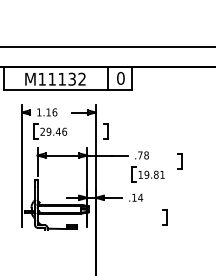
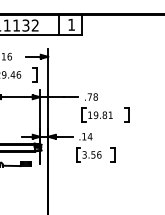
text: (120, 78) -> (71, 24), 0 -> 1
part: (105, 131) -> (34, 74), moved
part: (179, 161) -> (126, 114), moved
part: (138, 217) -> (88, 155), added

